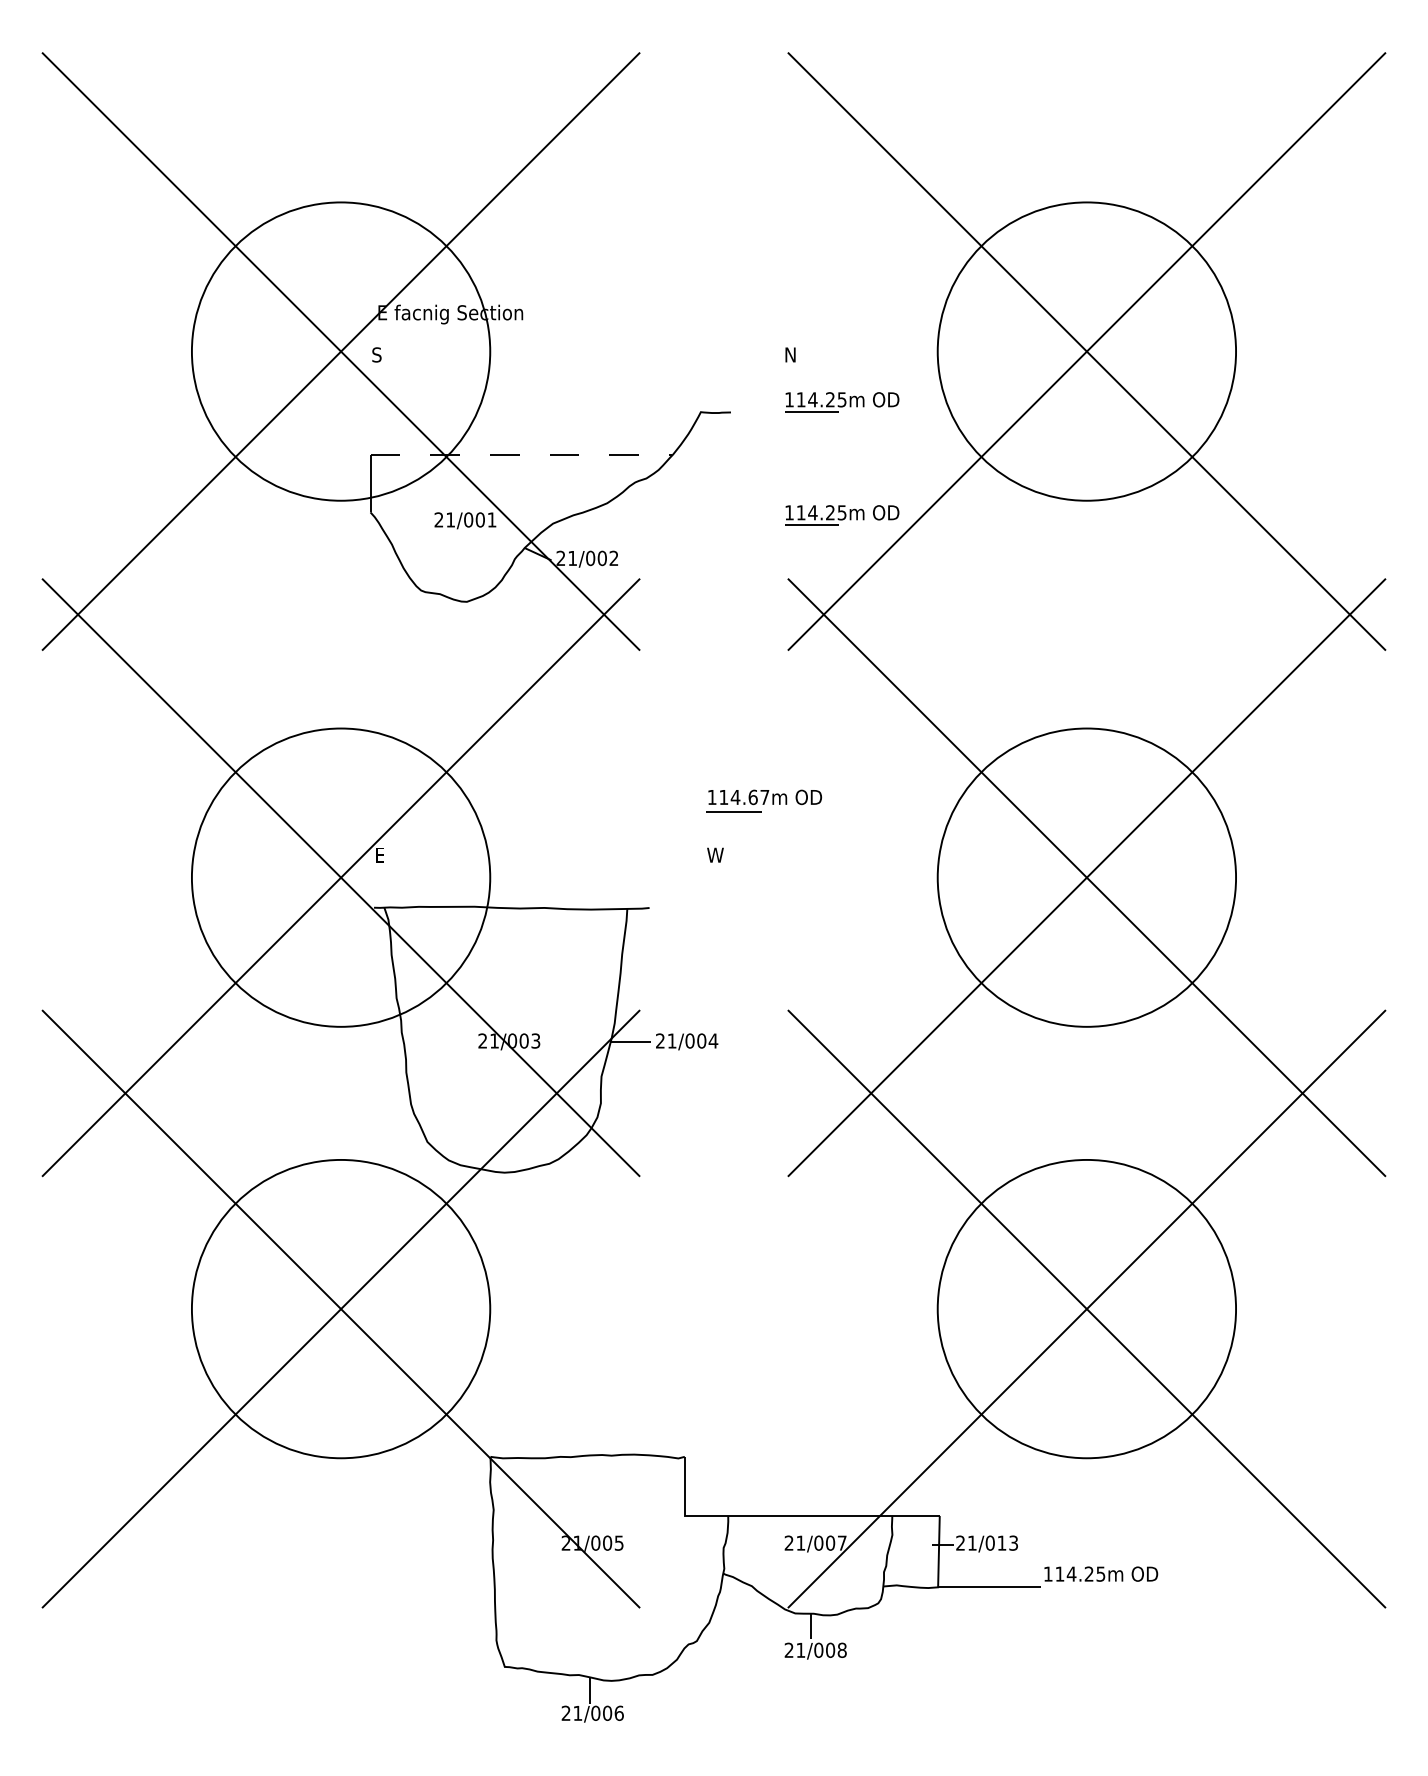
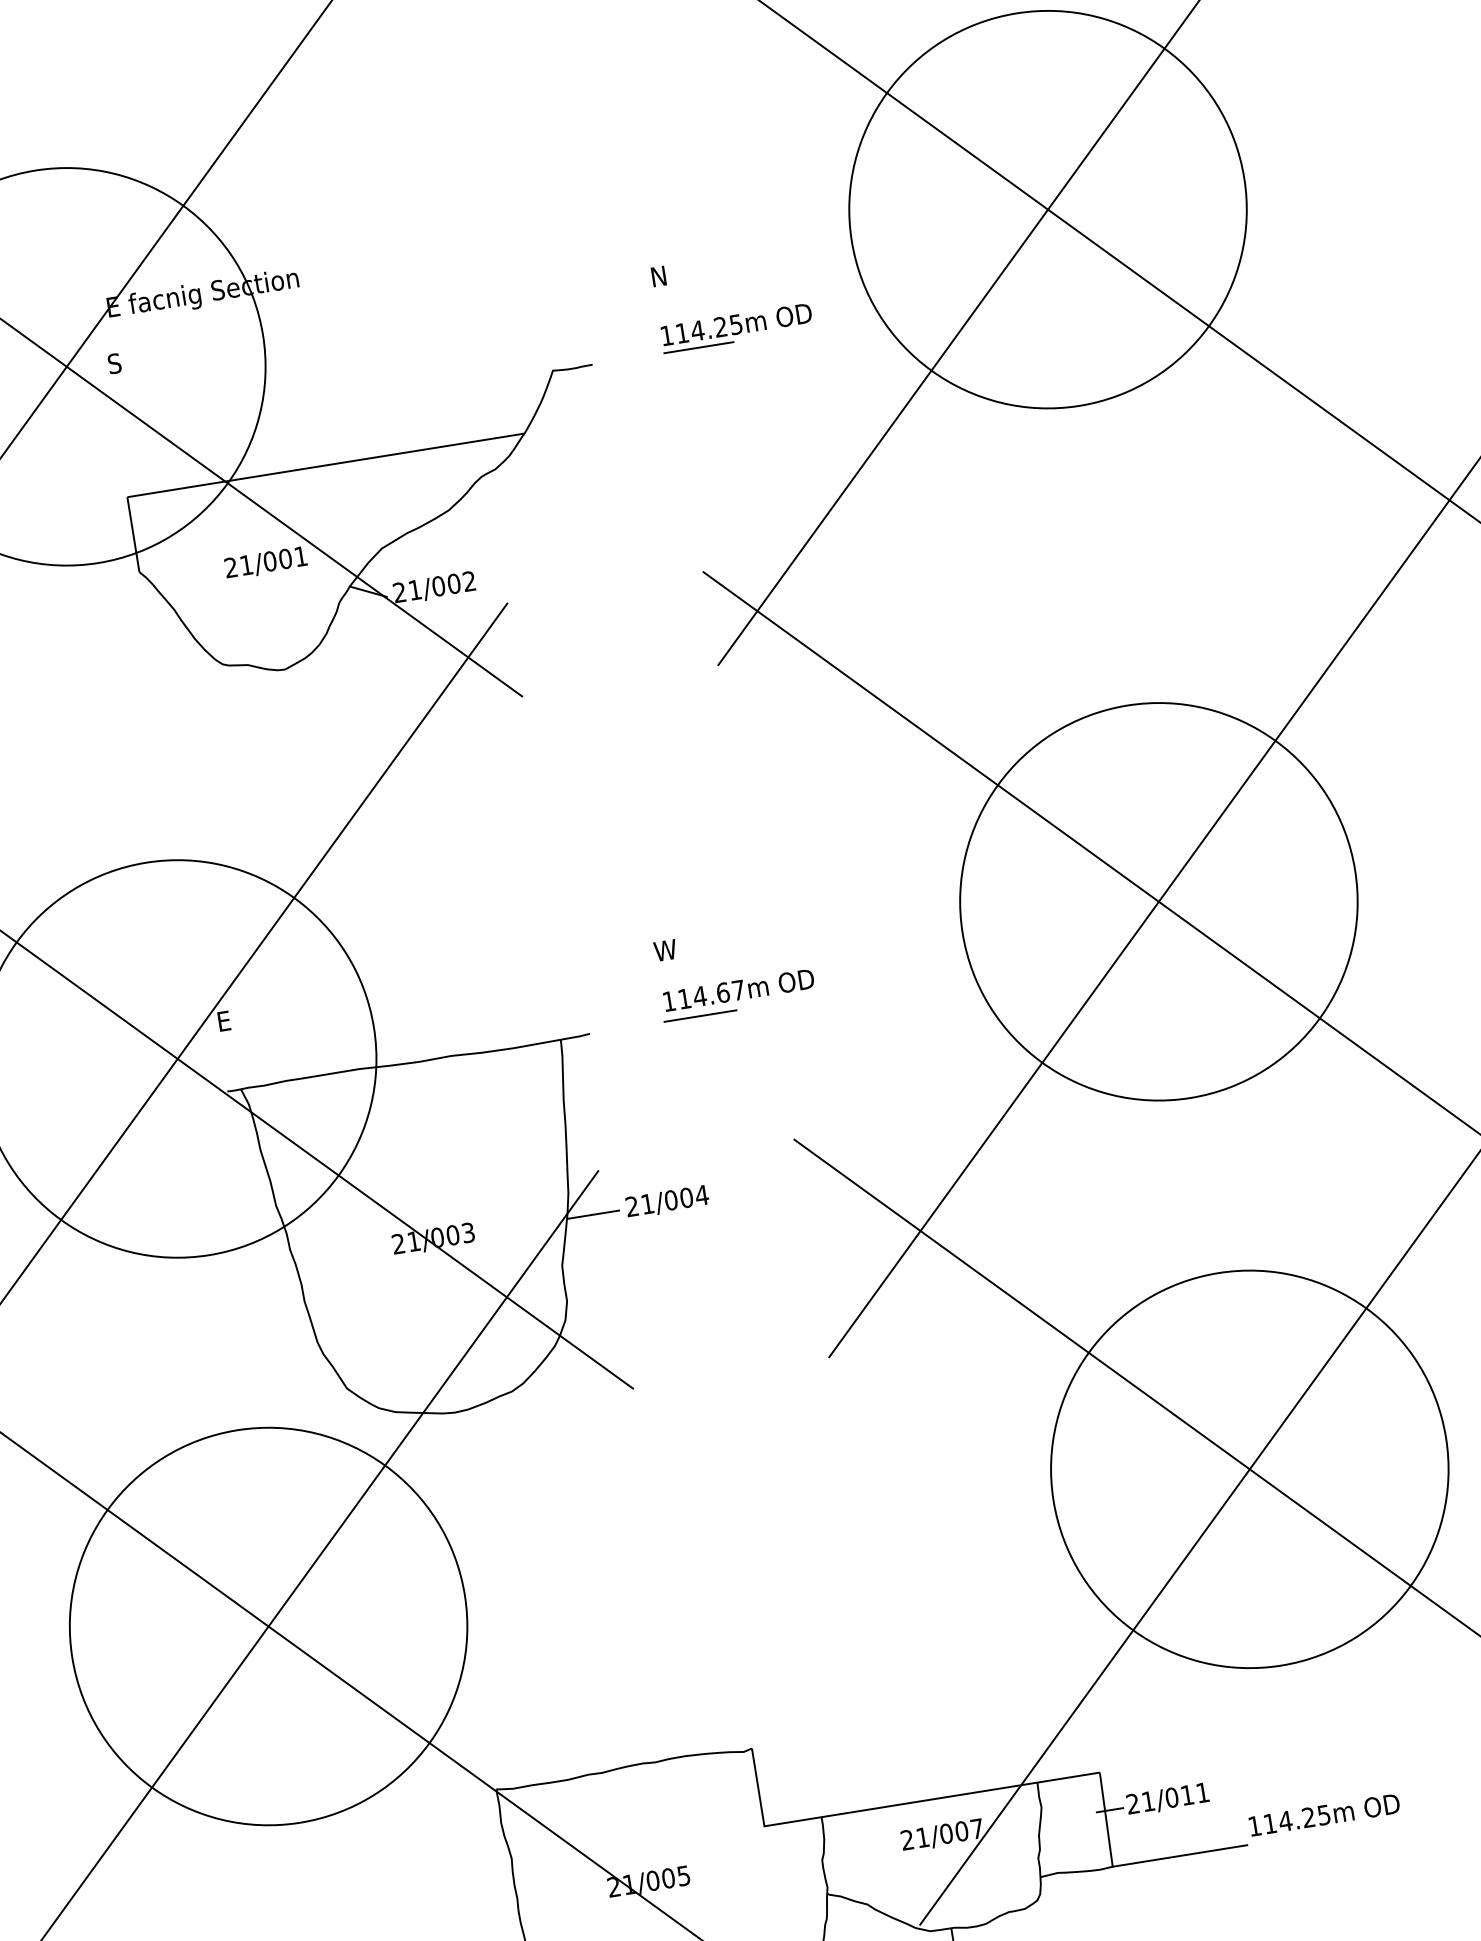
line: (521, 455) -> (326, 465), dashed -> solid
part: (842, 515) -> (761, 476), removed
part: (764, 800) -> (738, 994), moved
text: (1013, 1542) -> (1202, 1791), 21/013 -> 21/011

